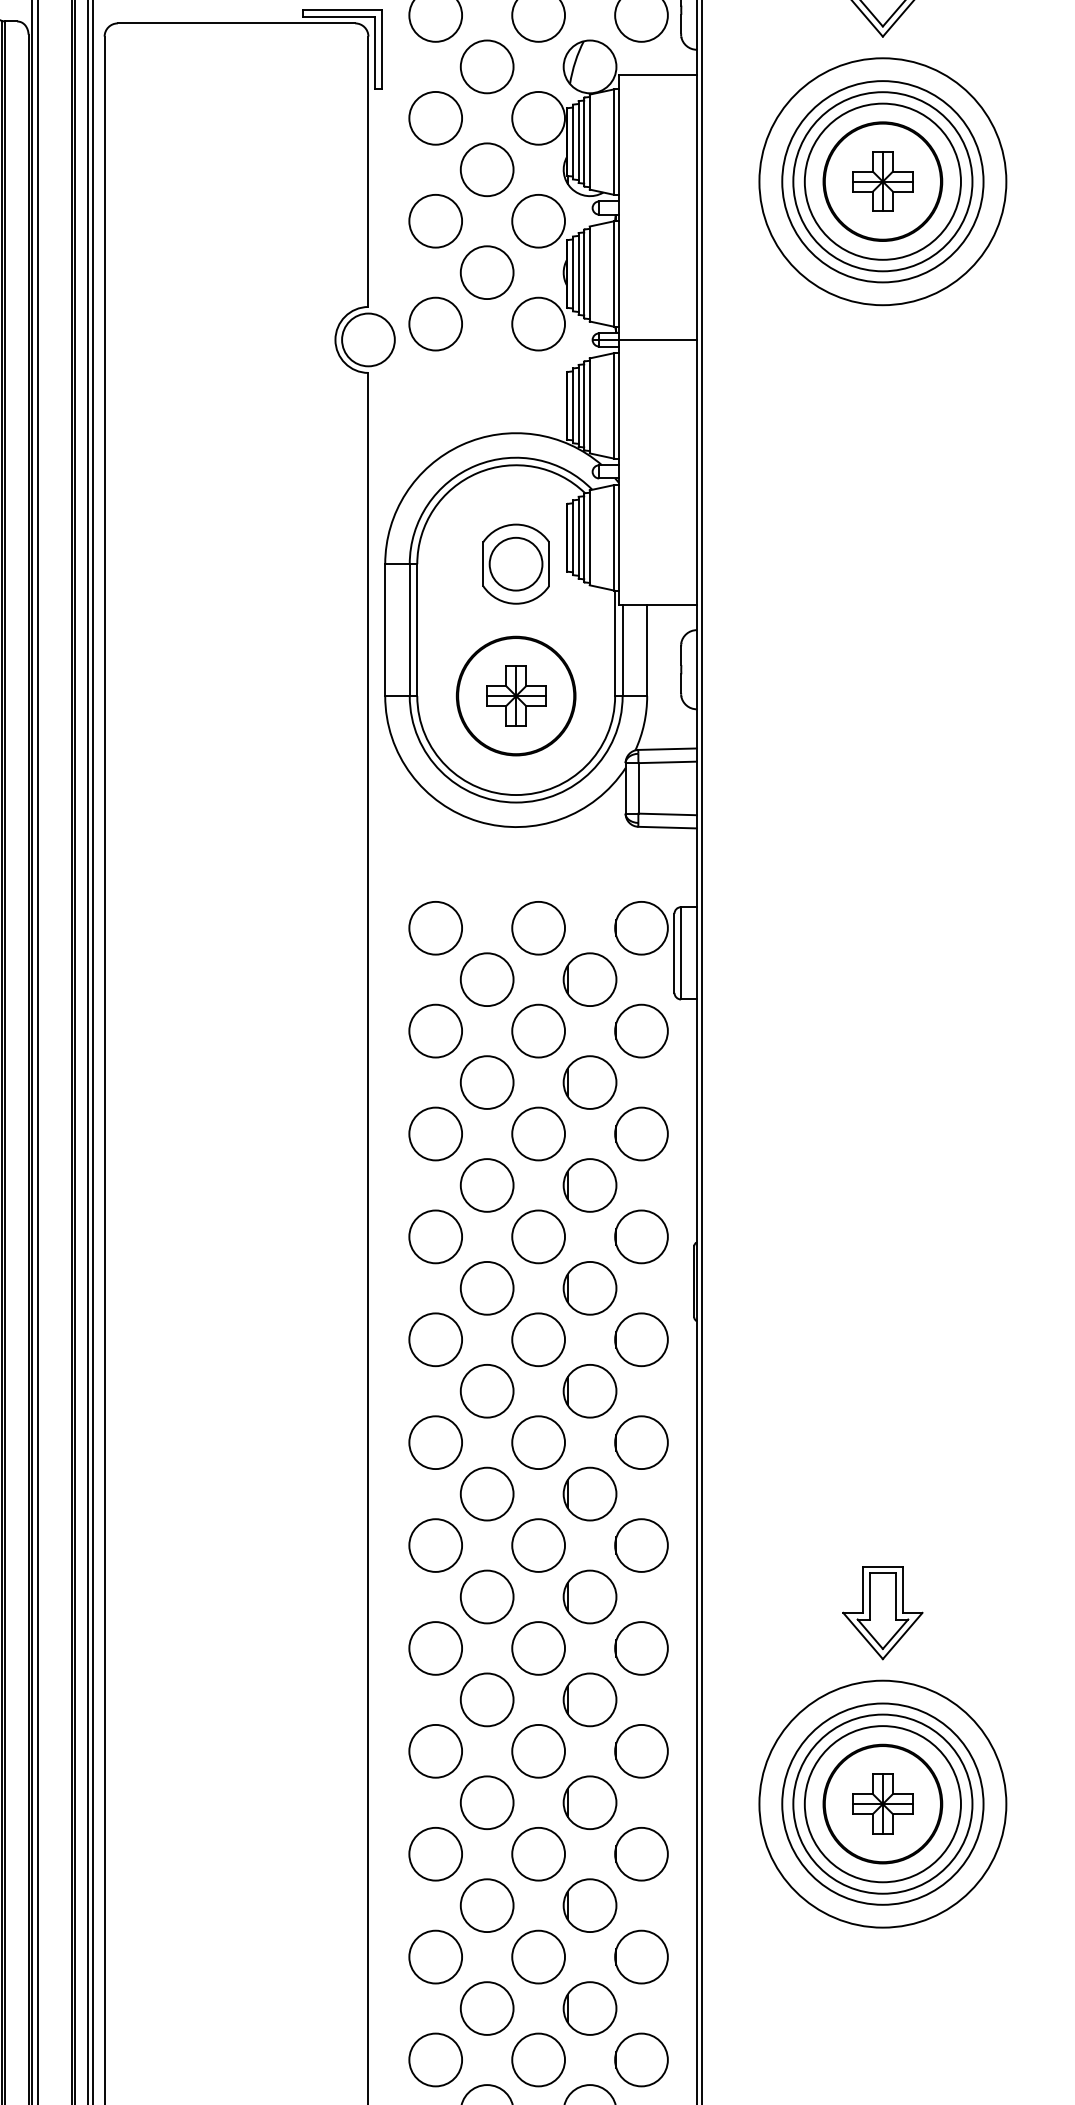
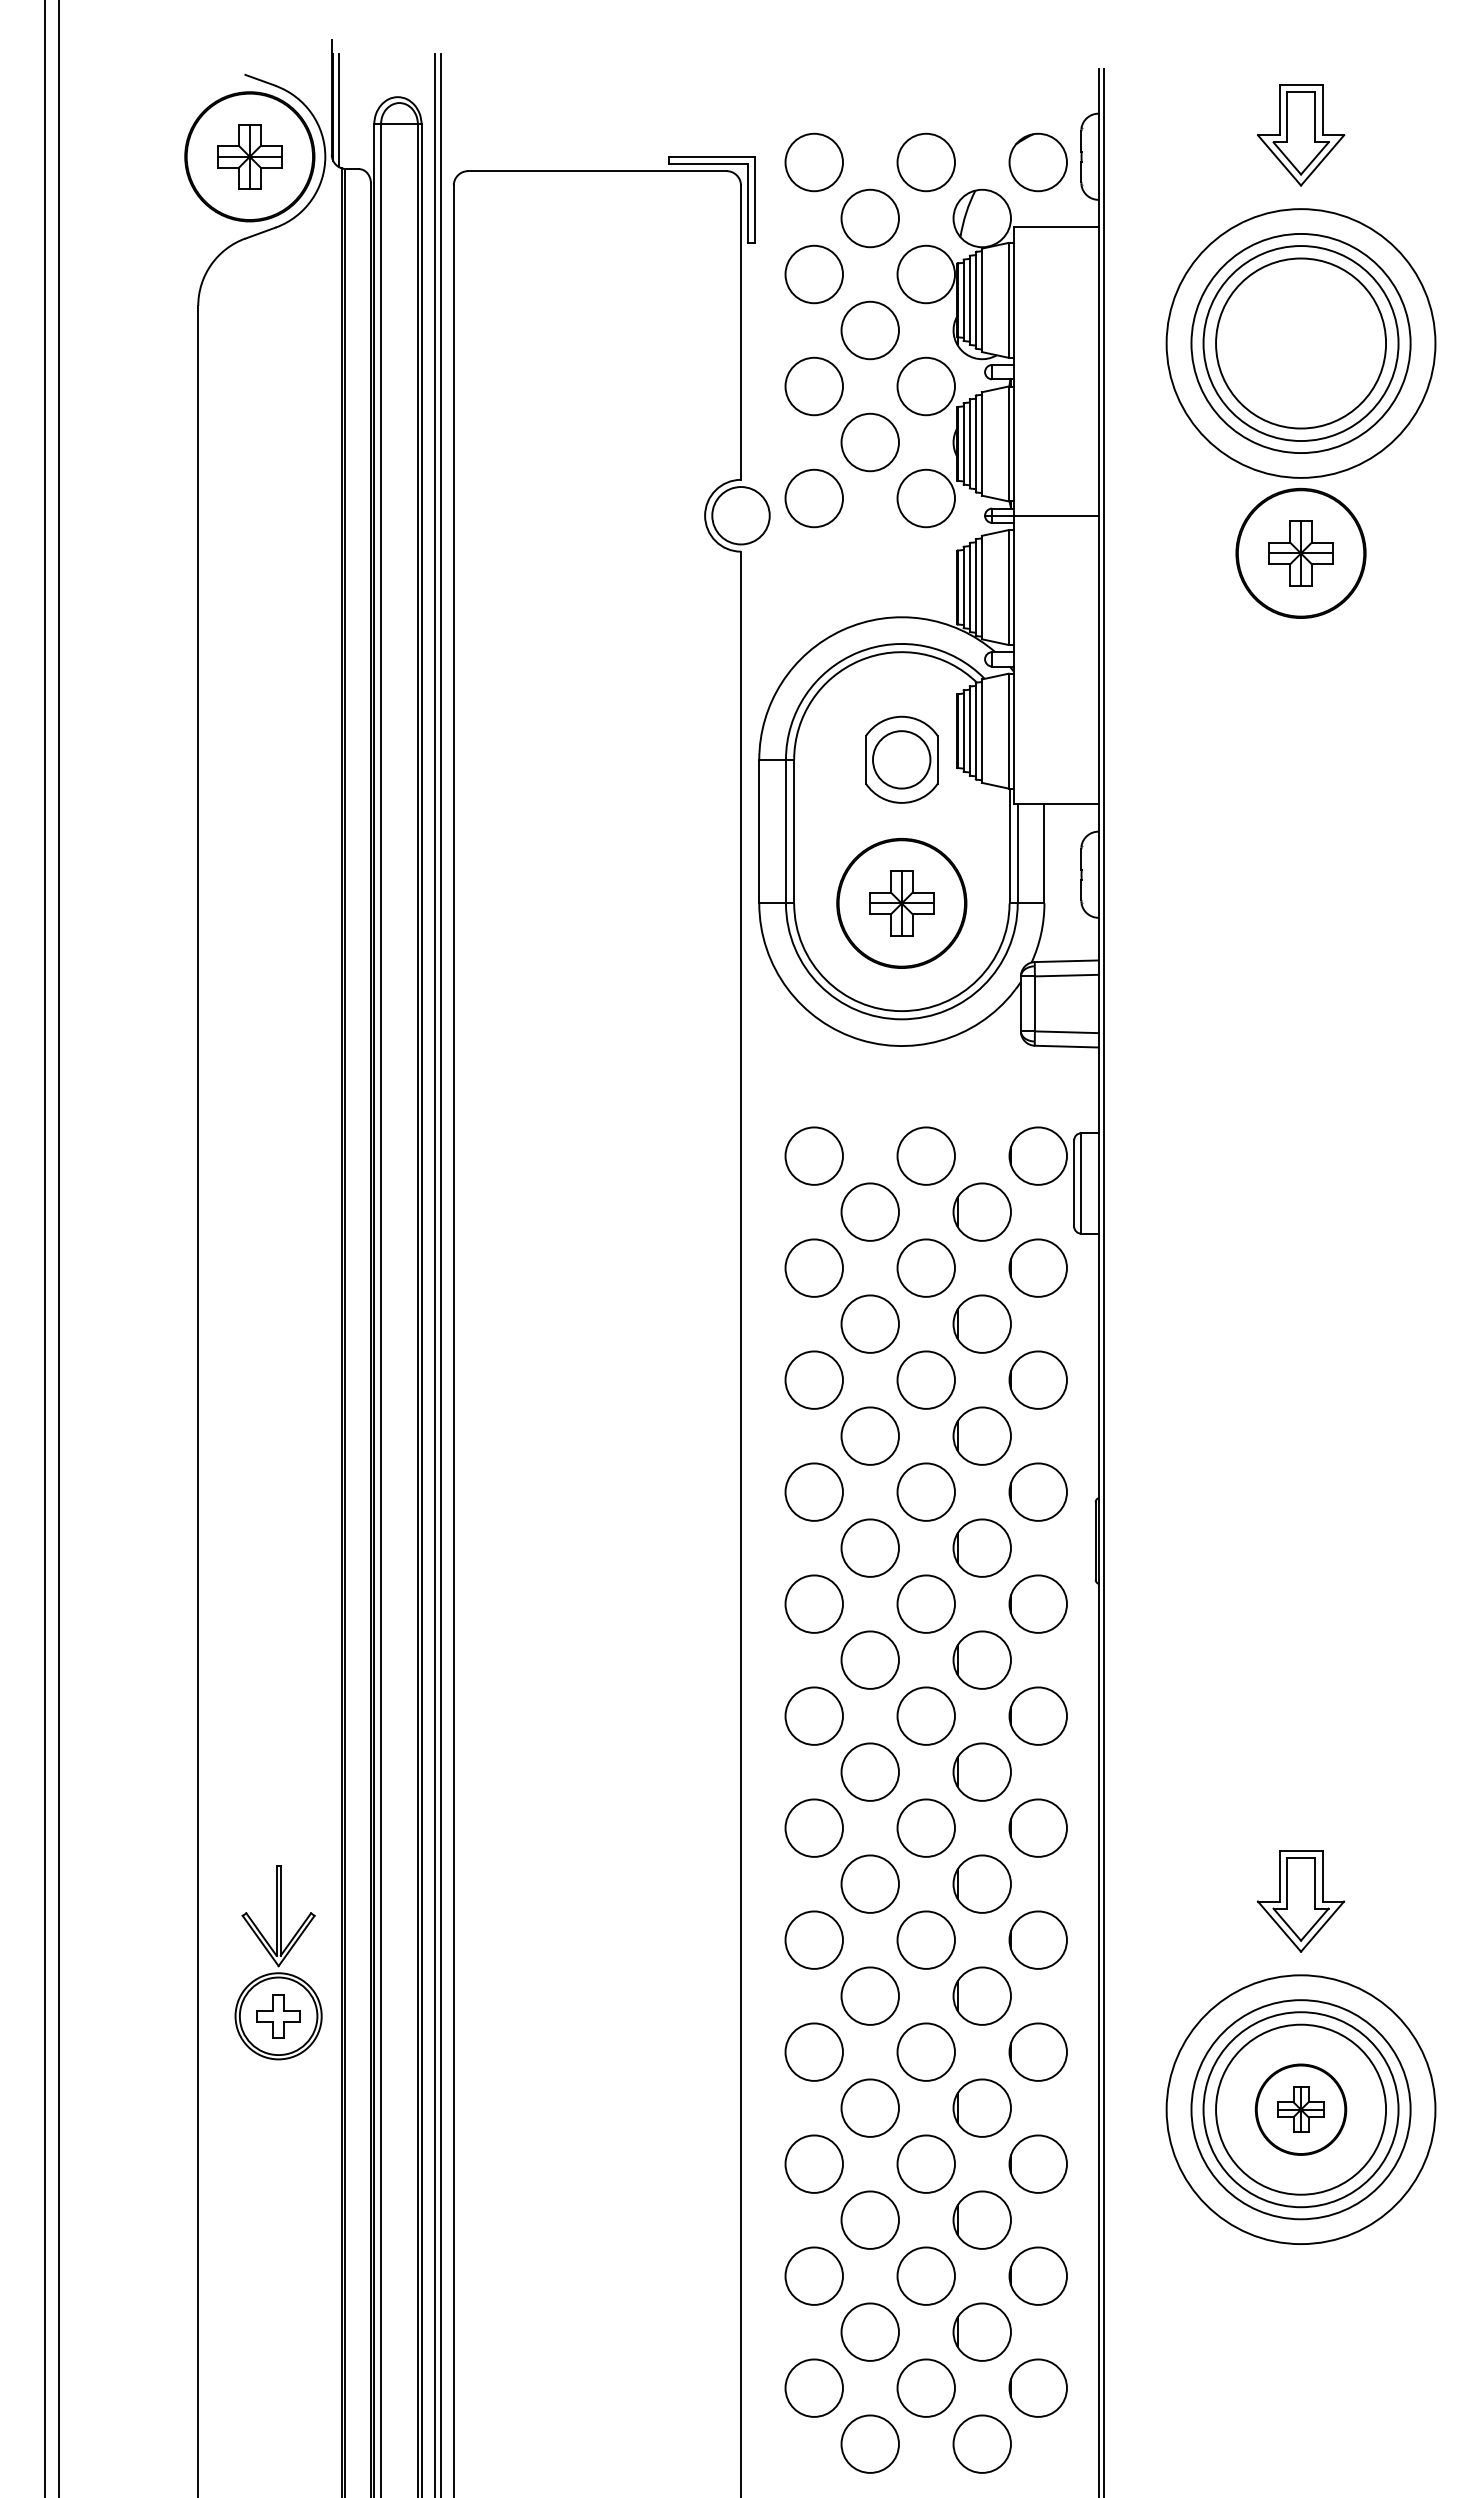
part: (882, 180) -> (1300, 552), moved
part: (882, 1803) -> (1300, 2109), size x0.7

